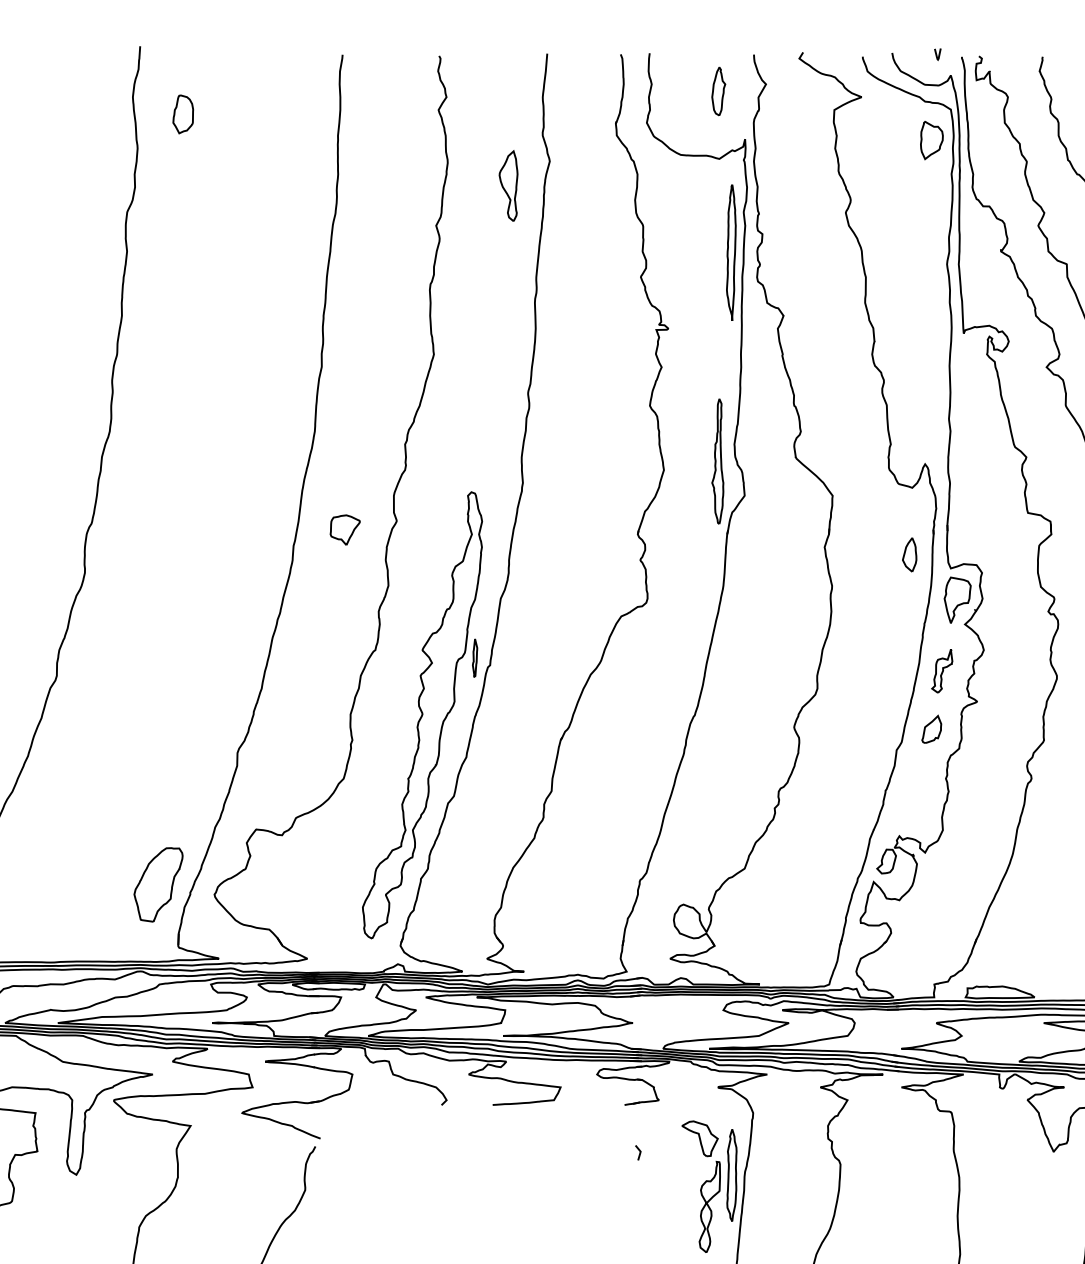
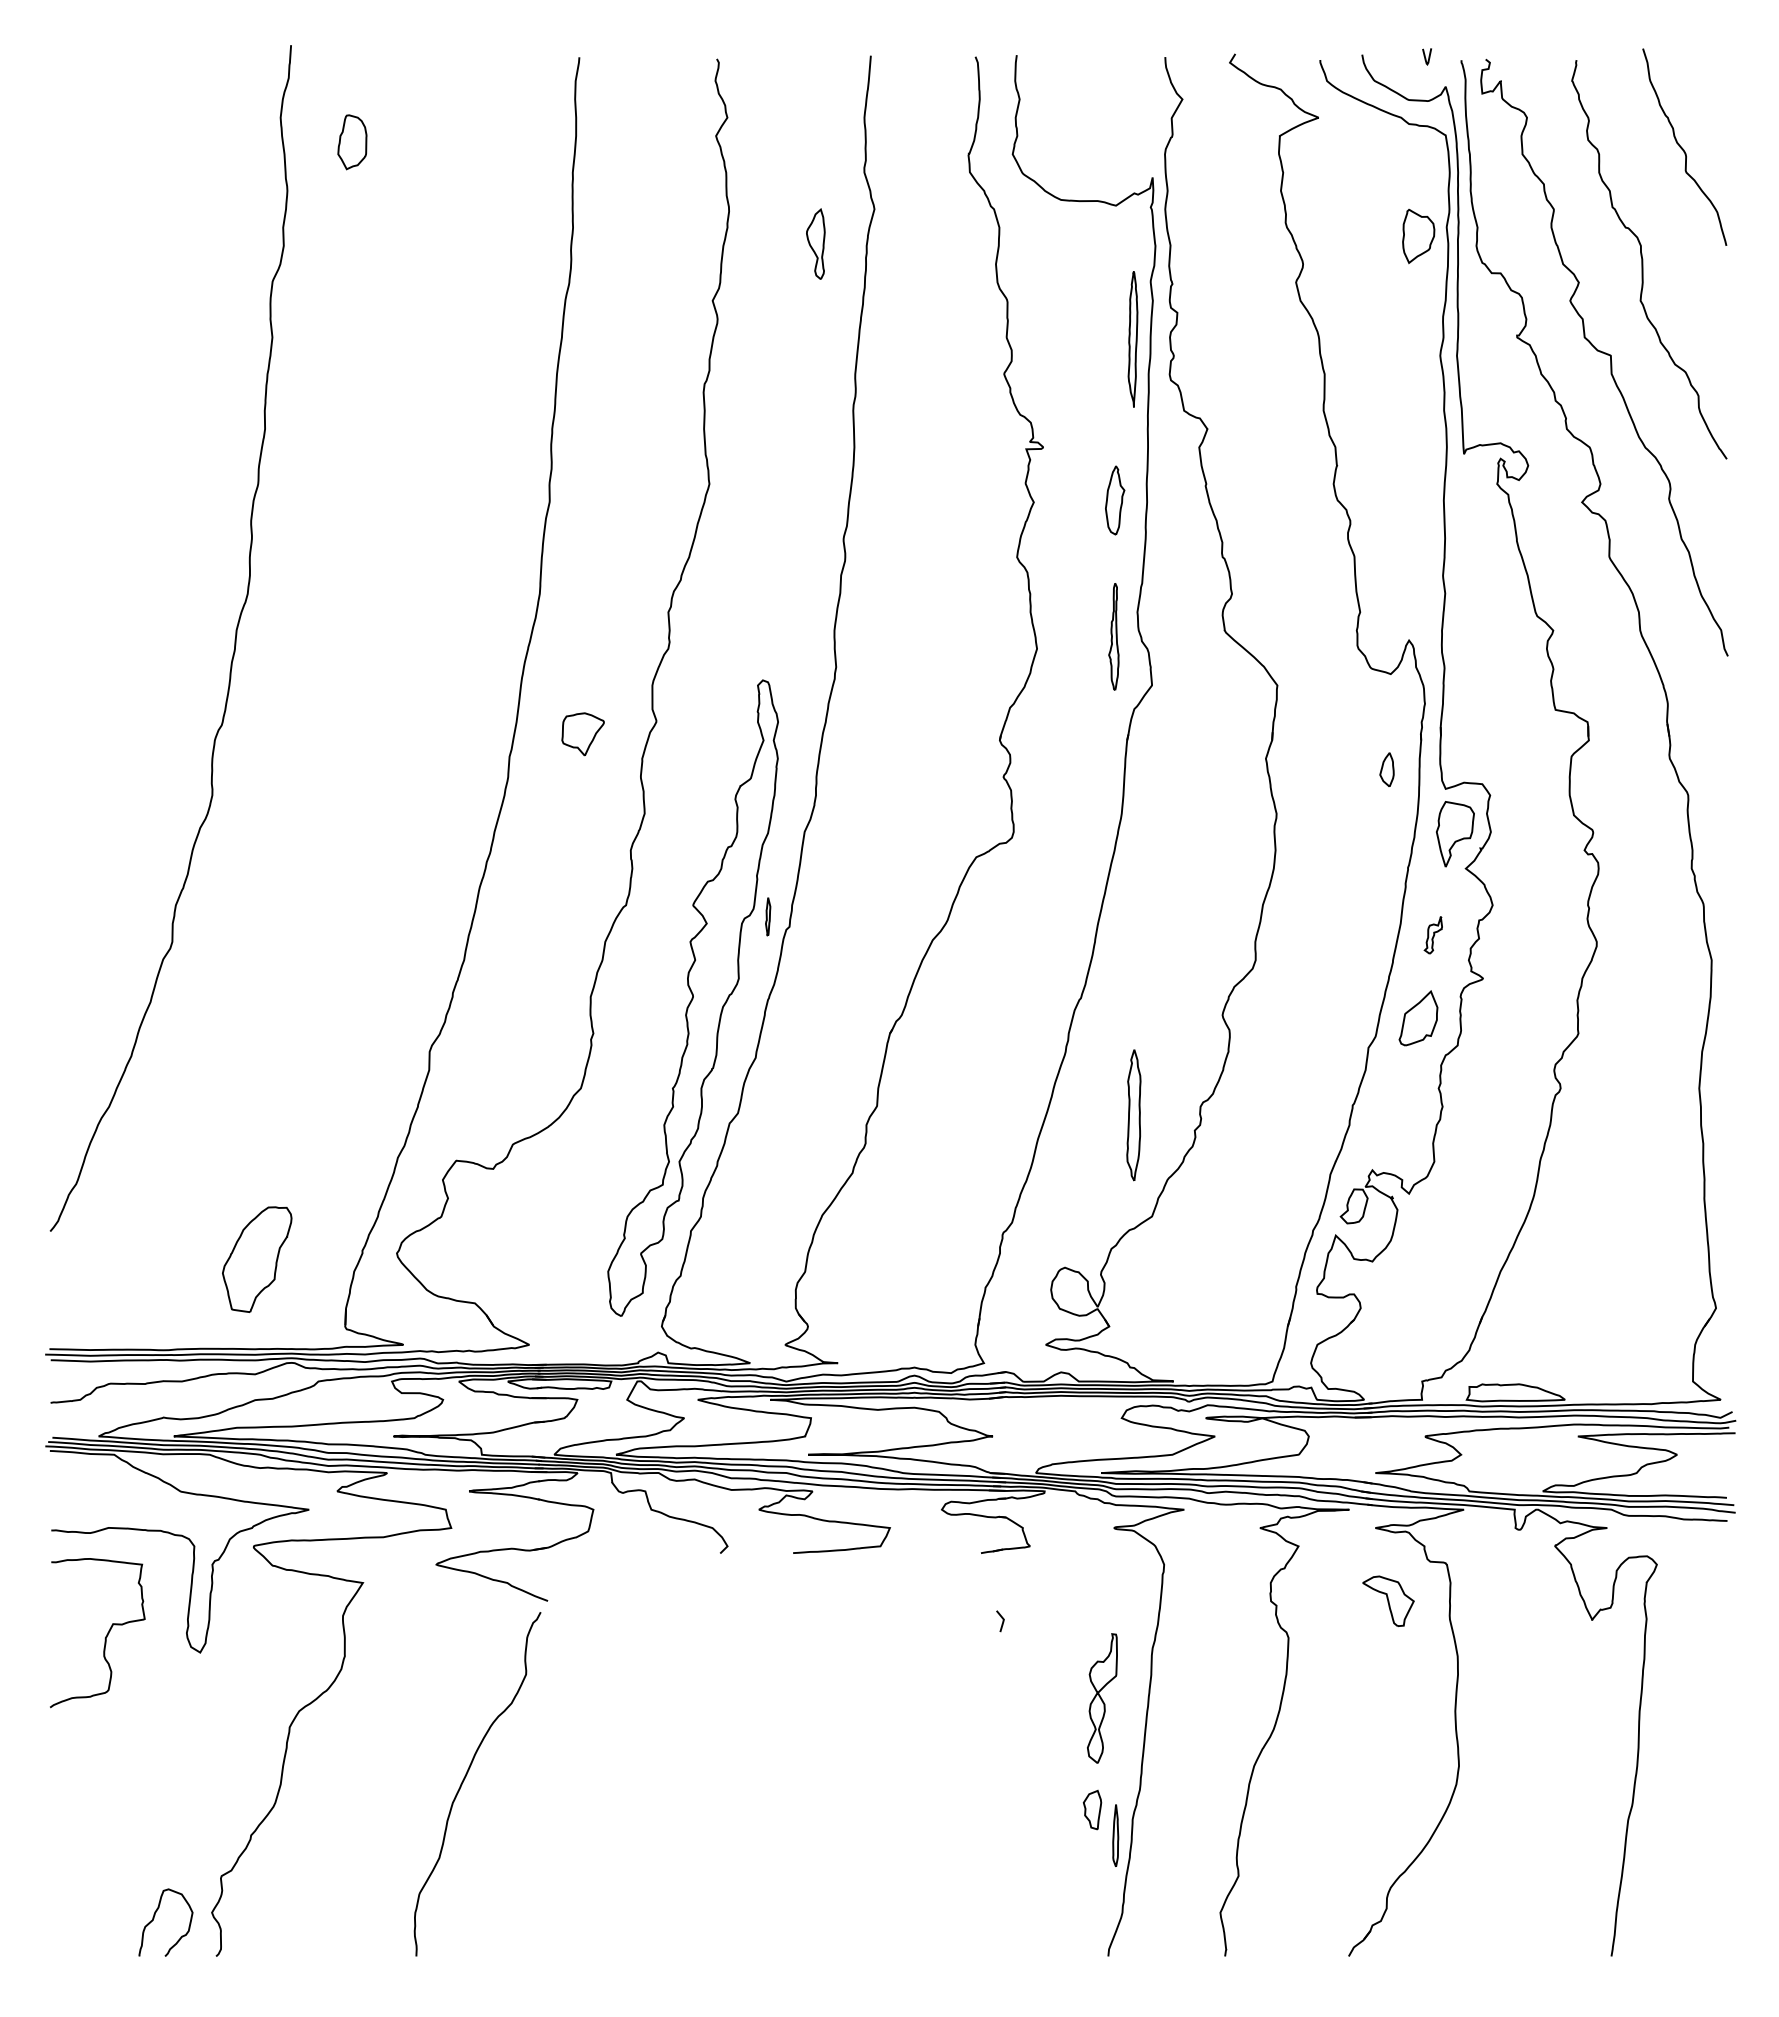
part: (719, 91) -> (1115, 500), moved
part: (931, 140) -> (1418, 236), moved
part: (508, 185) -> (815, 243), size x0.7
part: (730, 252) -> (1132, 339), size x0.7
part: (717, 461) -> (1113, 636), size x0.6
part: (909, 554) -> (1386, 769), size x0.7
part: (475, 658) -> (768, 916), size x0.7
part: (942, 671) -> (1433, 935), size x0.6
part: (931, 728) -> (1418, 1017), size x1.4
part: (158, 884) -> (257, 1259), moved
part: (700, 1138) -> (1388, 1600), moved
part: (731, 1175) -> (1133, 1115), moved

